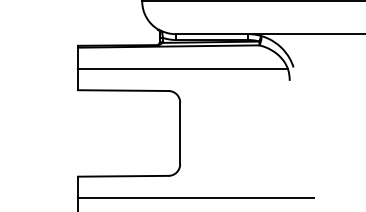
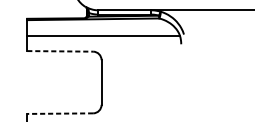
line: (123, 90) -> (60, 51), solid -> dashed
line: (122, 176) -> (59, 113), solid -> dashed

